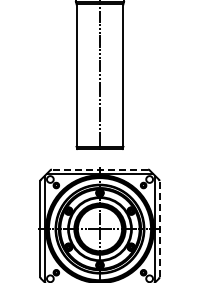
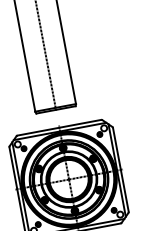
line: (99, 169) -> (58, 127), dashed -> solid
line: (159, 228) -> (120, 169), dashed -> solid

